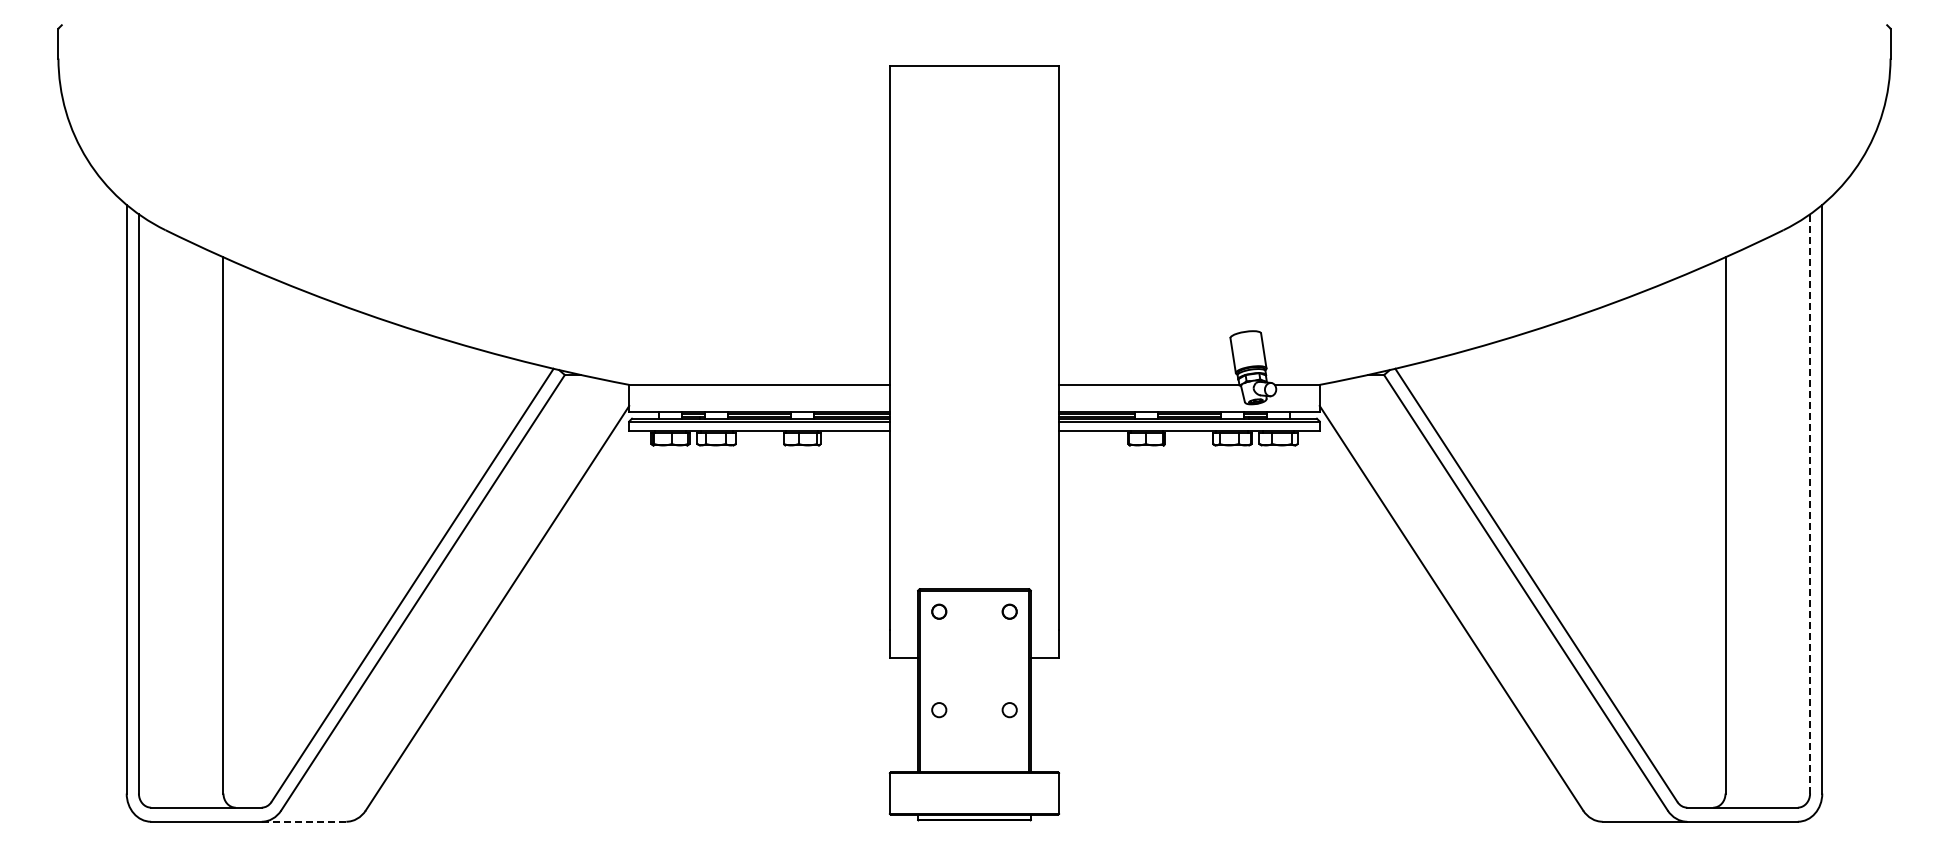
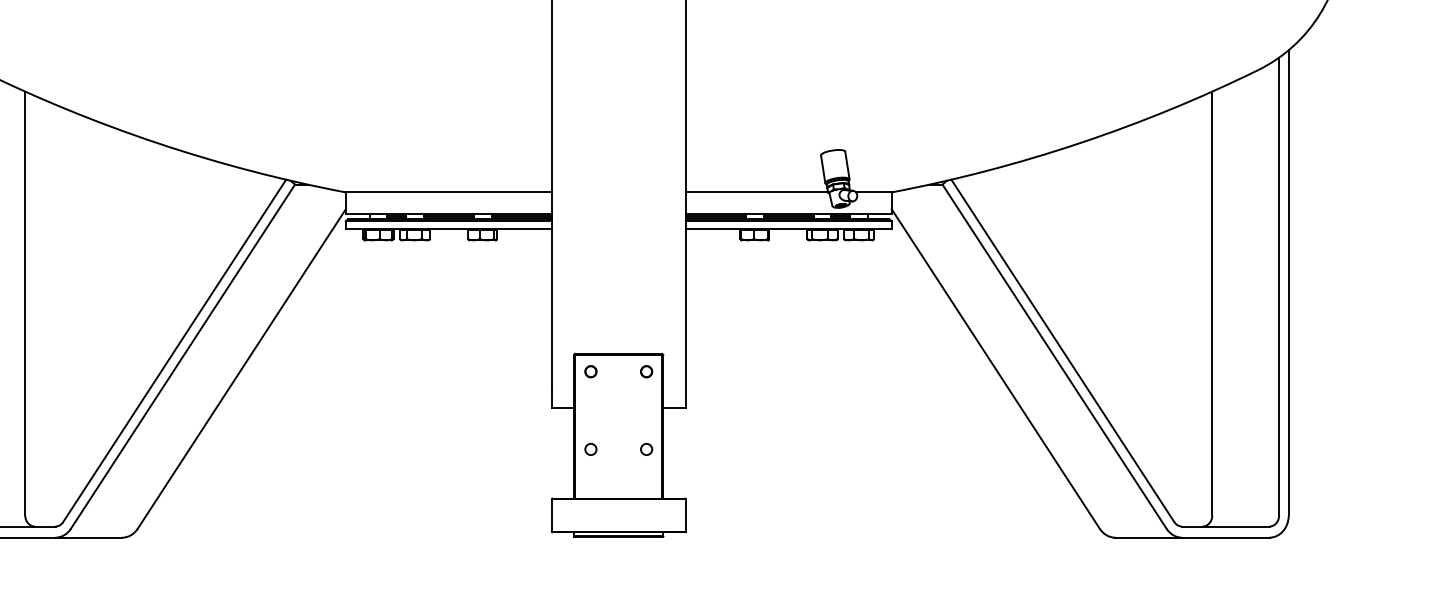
line: (1810, 503) -> (1279, 286), dashed -> solid
line: (303, 821) -> (88, 537), dashed -> solid

